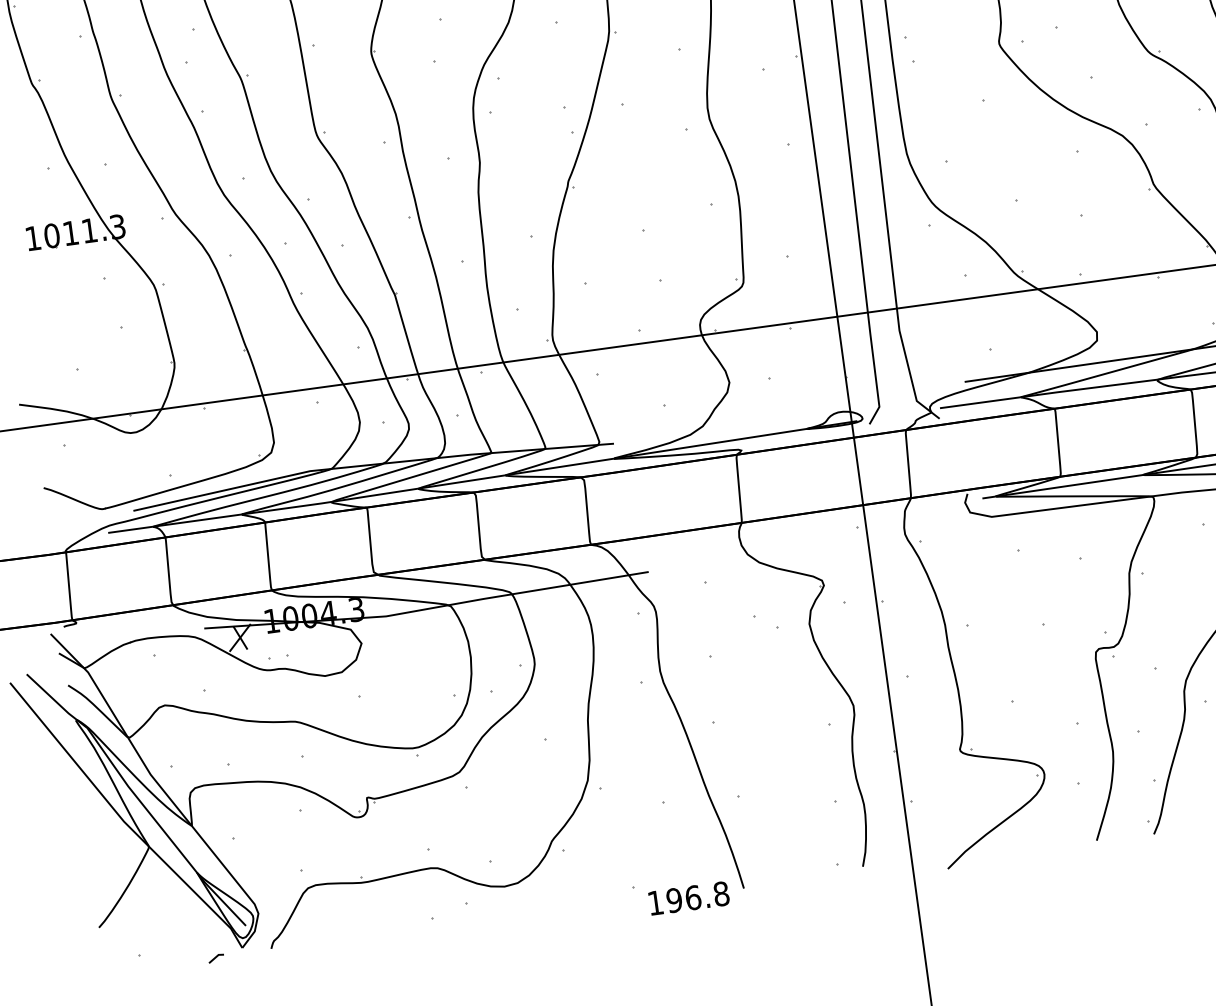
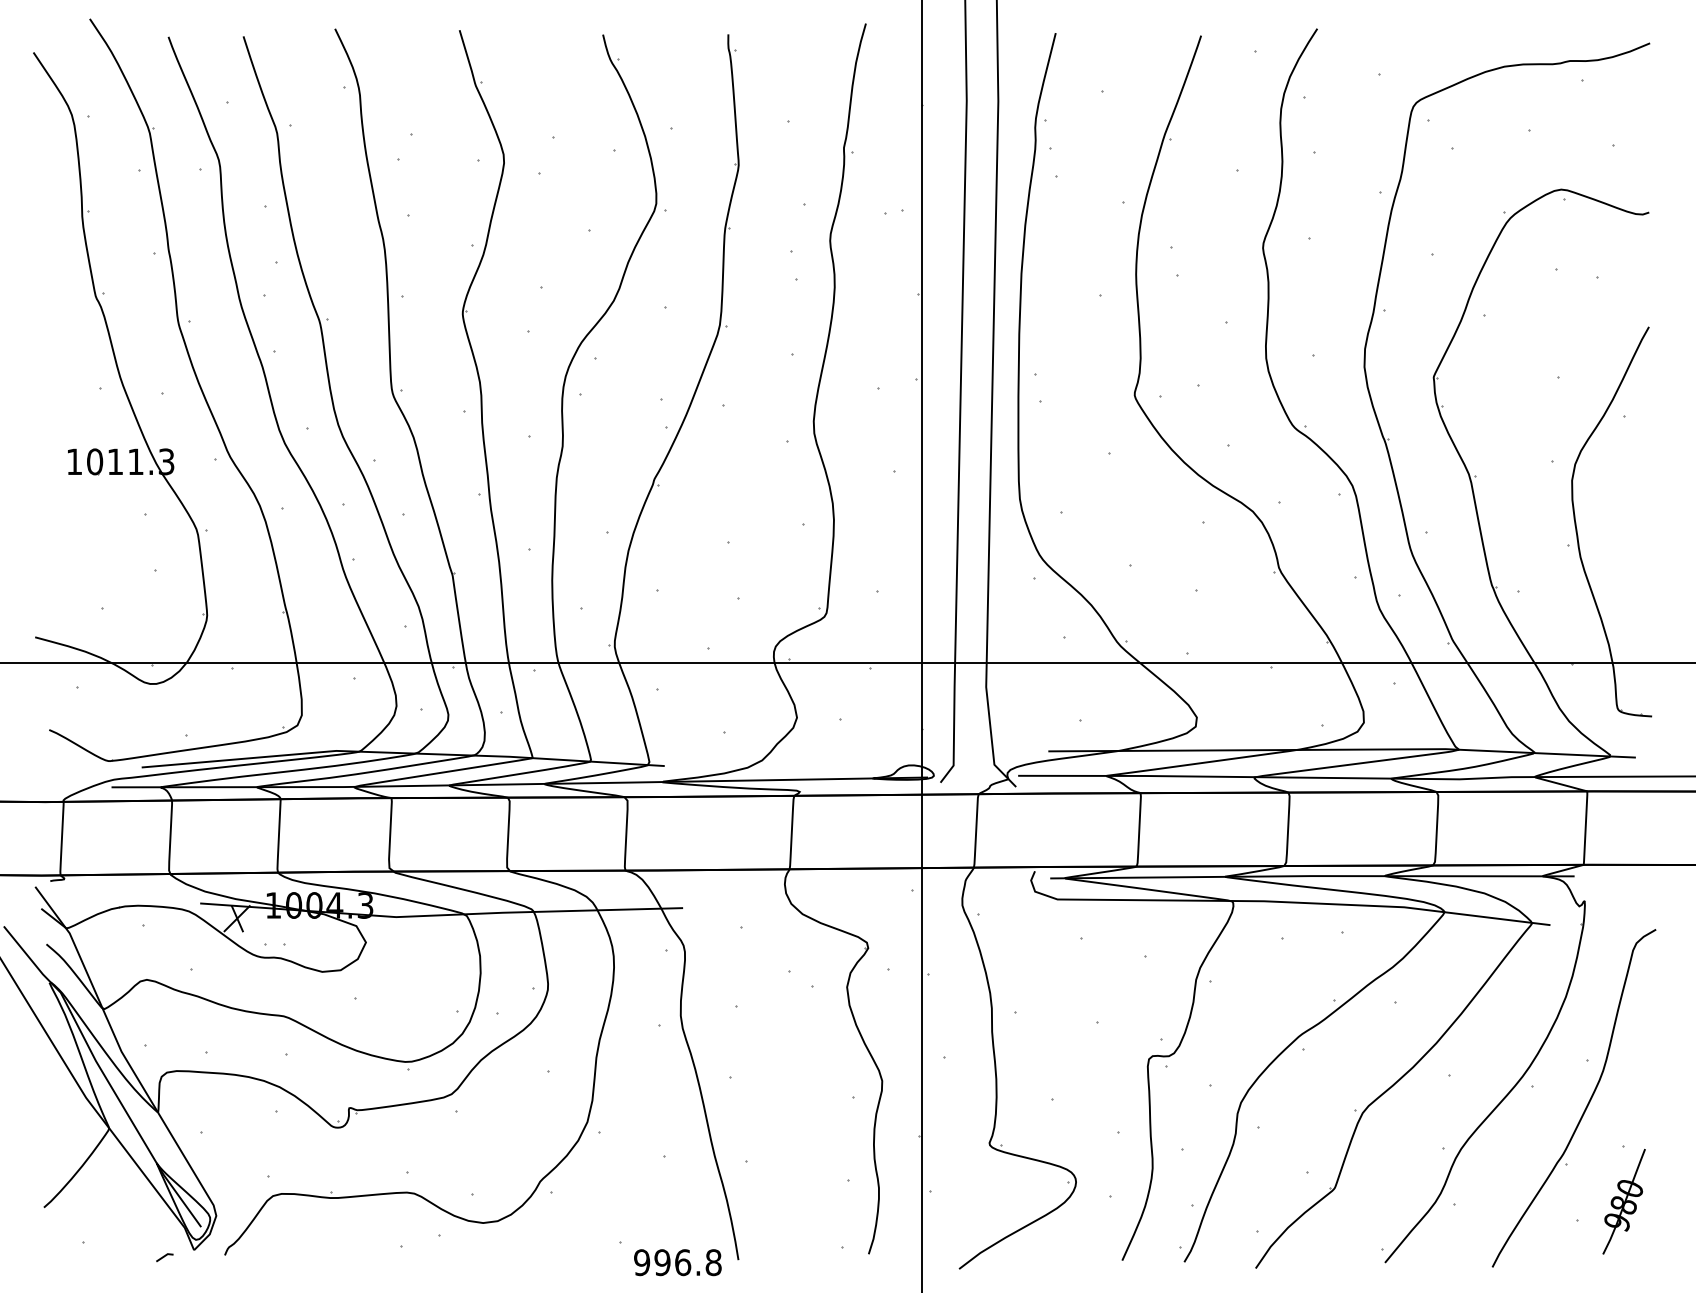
text: (656, 902) -> (642, 1262), 196.8 -> 996.8

